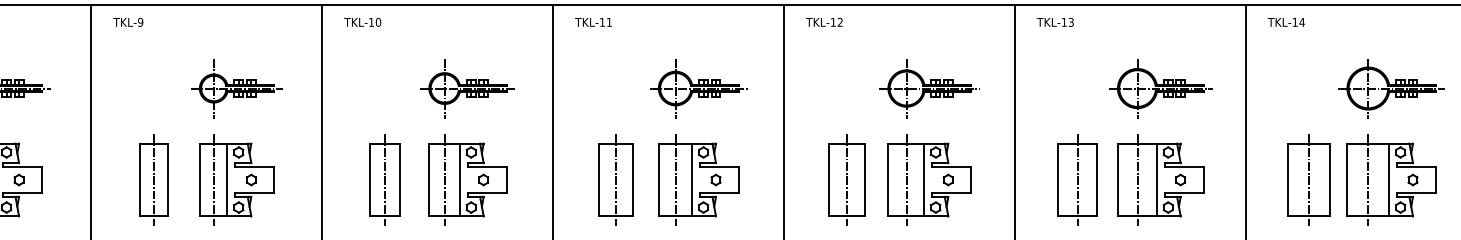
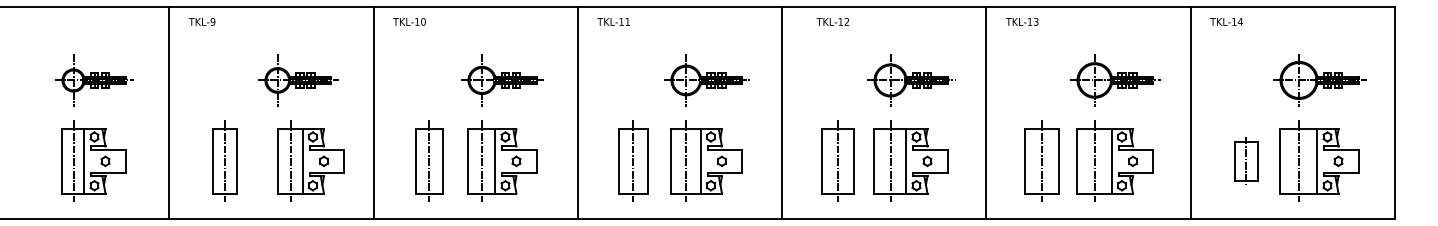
text: (823, 21) -> (832, 21), moved
part: (236, 179) -> (310, 160), moved
part: (1308, 179) -> (1246, 160), size x0.6

